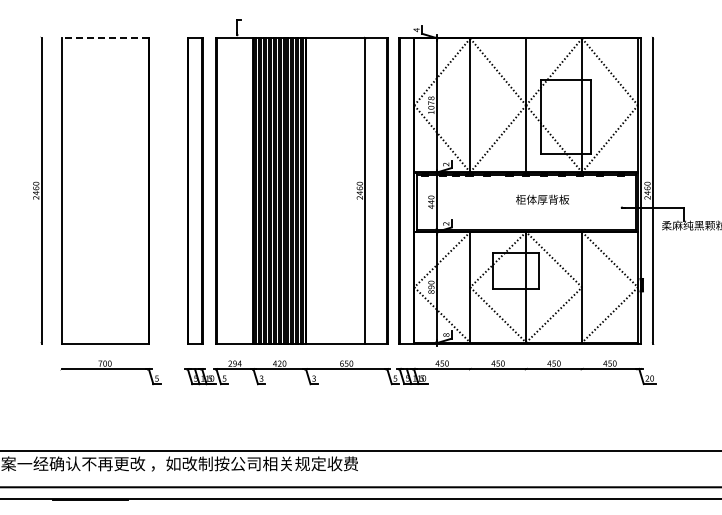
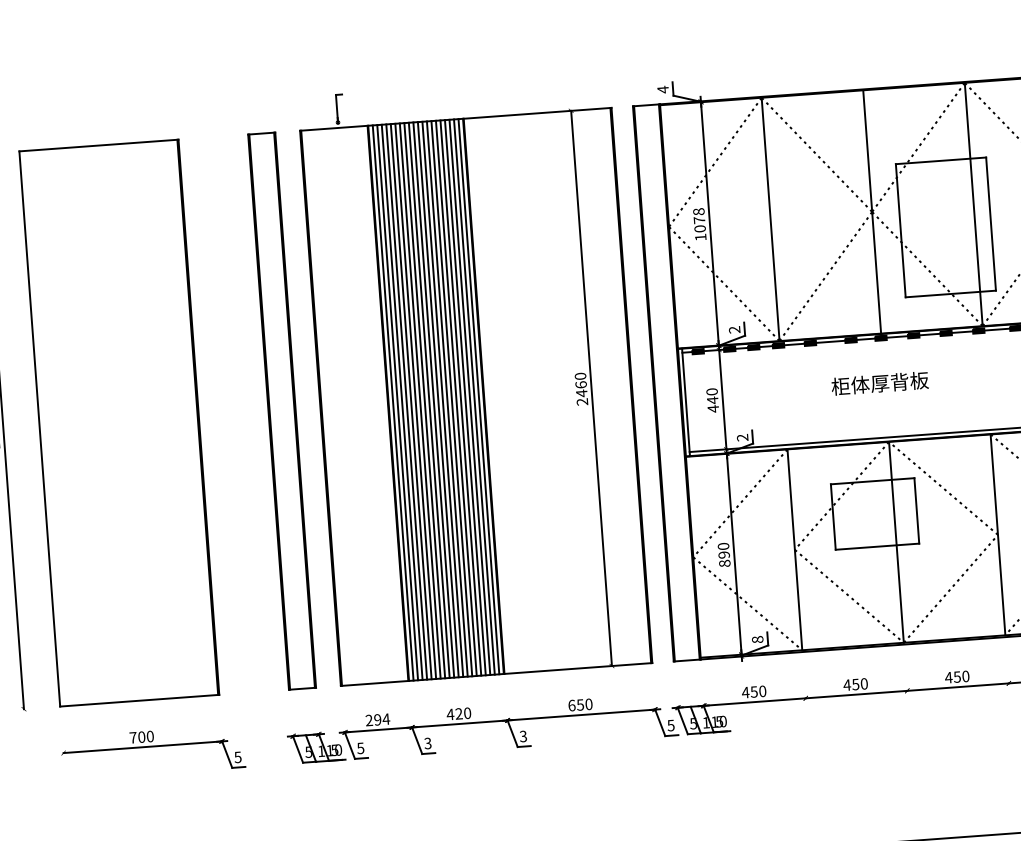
line: (105, 37) -> (99, 144), dashed -> solid
text: (542, 199) -> (879, 383), moved

